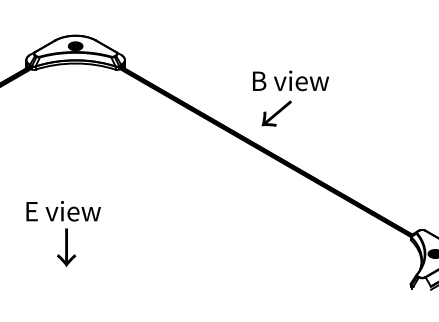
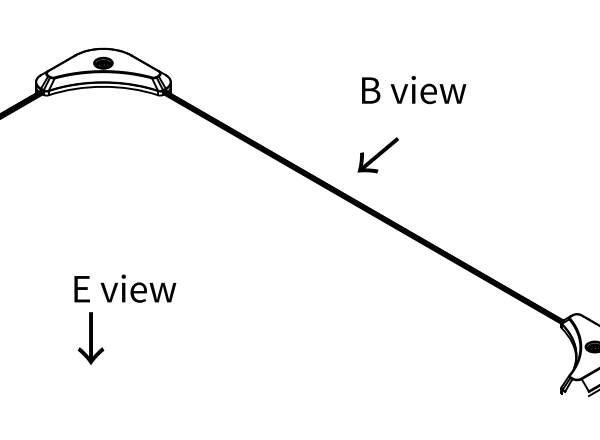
text: (290, 80) -> (413, 89), moved
text: (63, 211) -> (125, 289), moved

